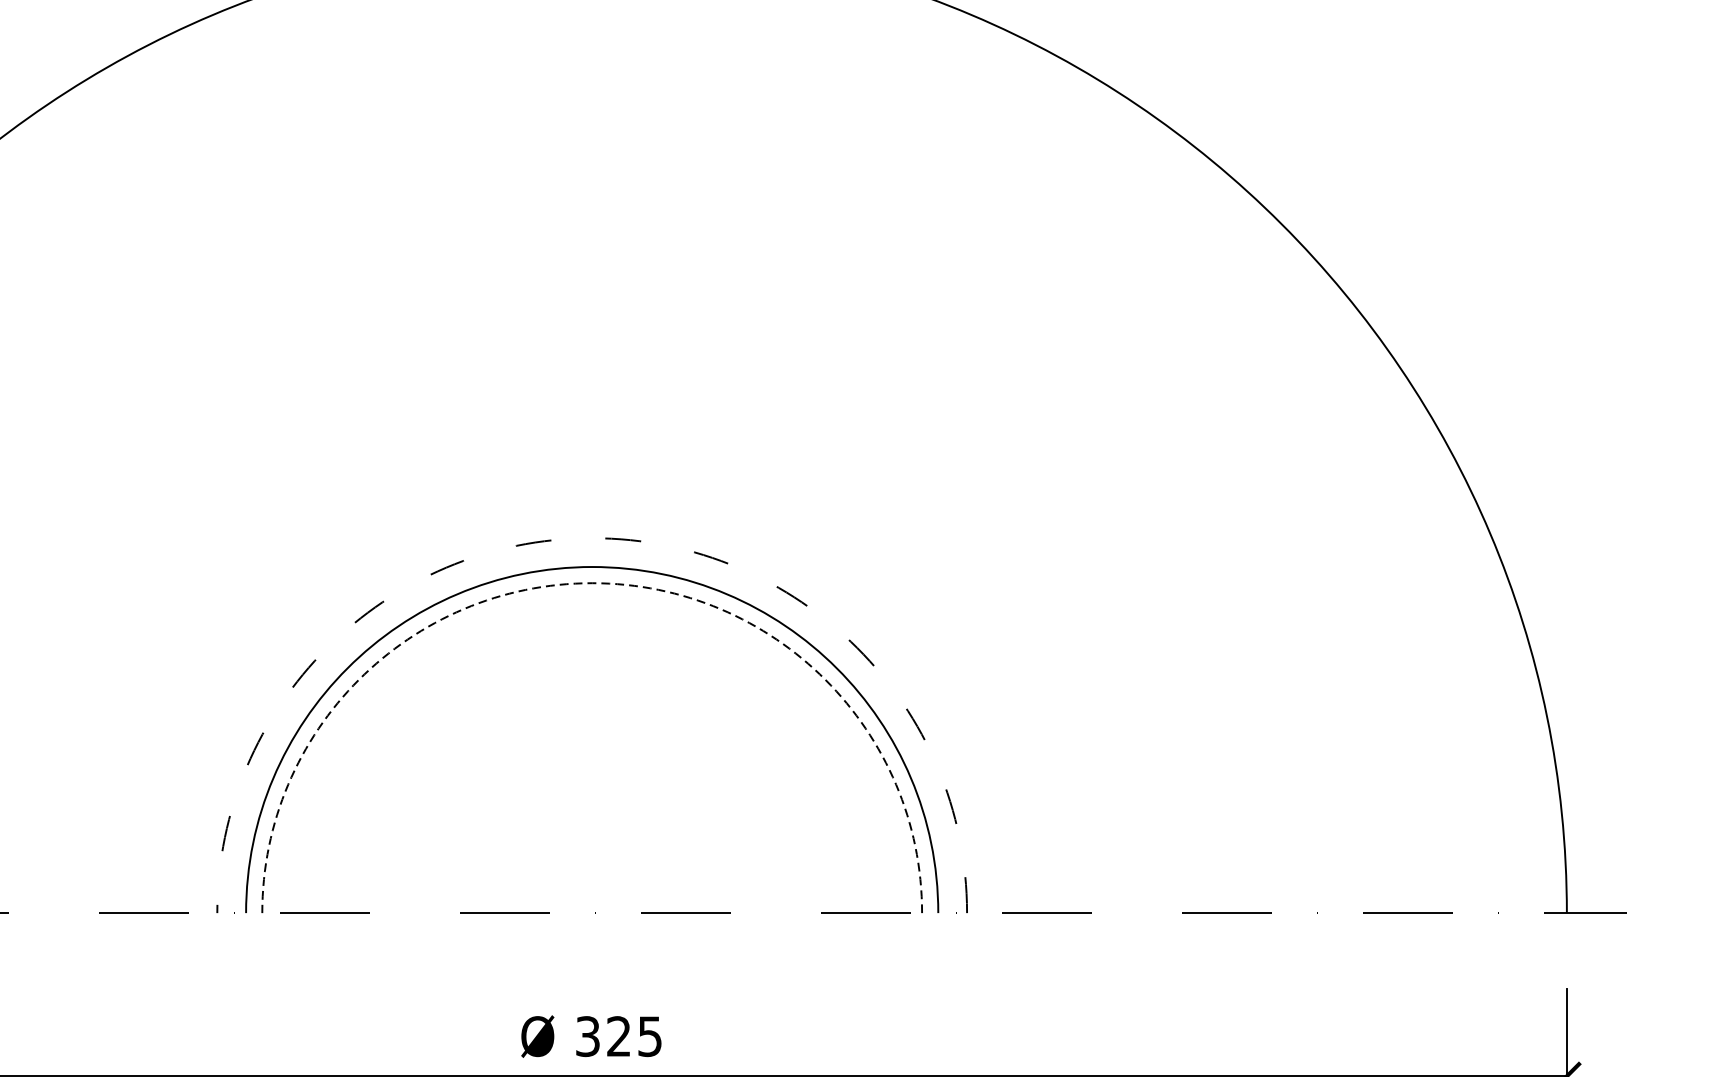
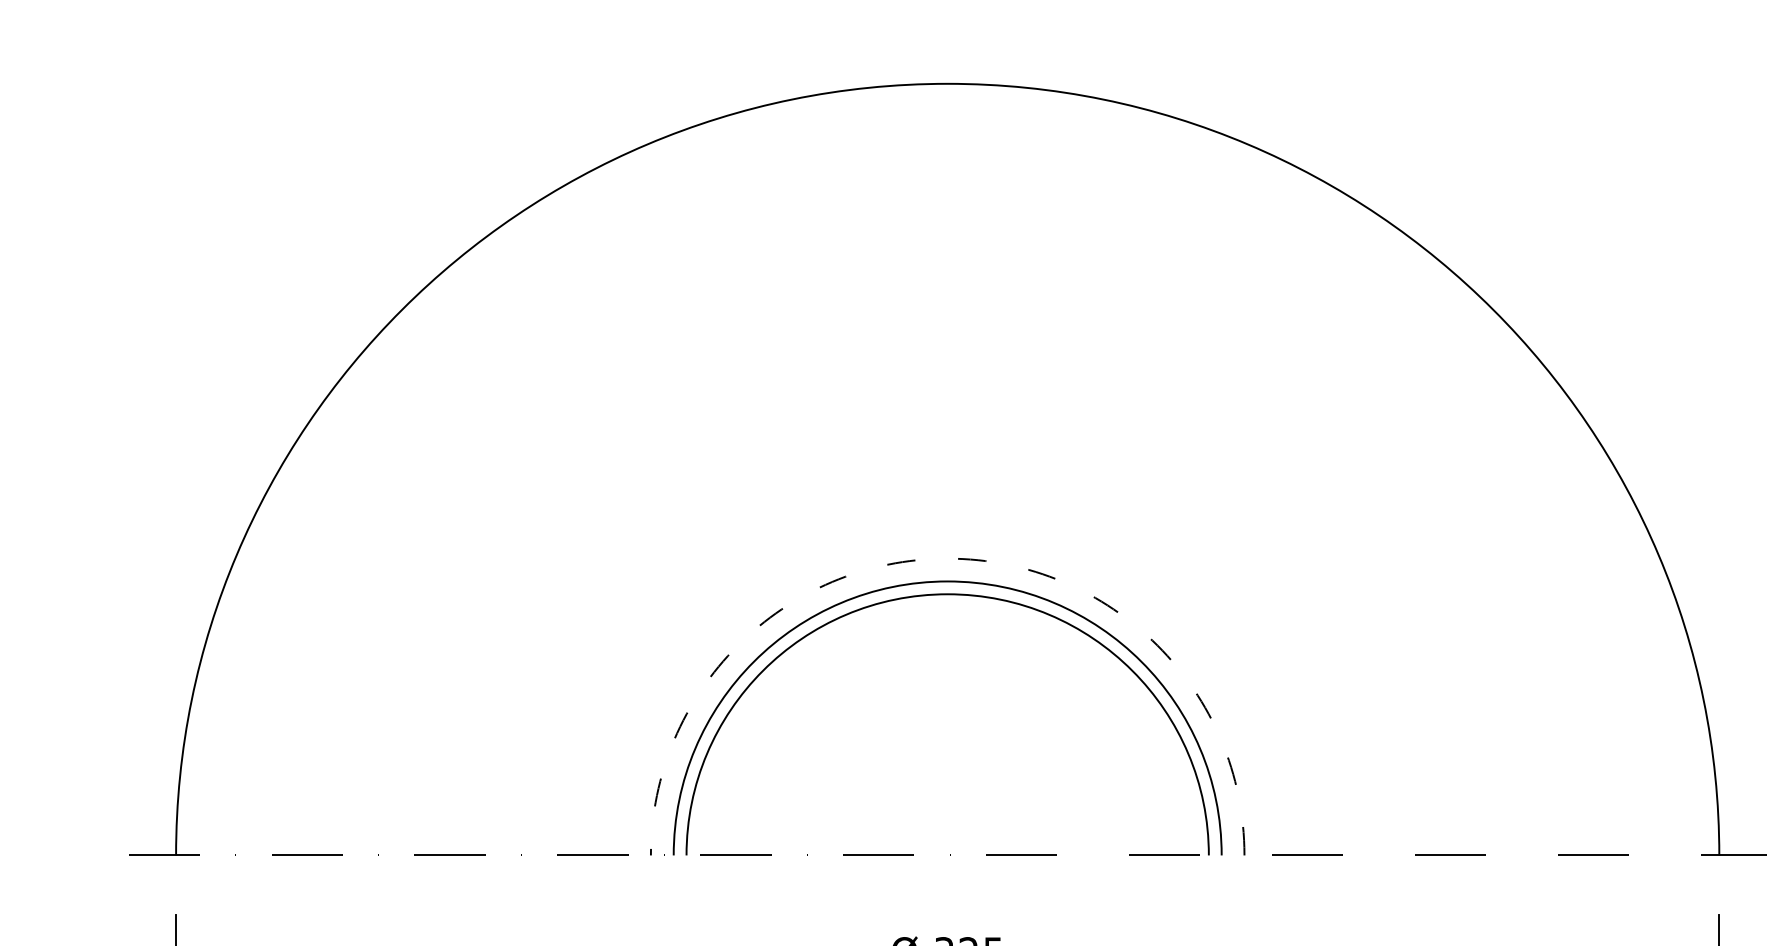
arc: (591, 583) -> (947, 594), dashed -> solid

